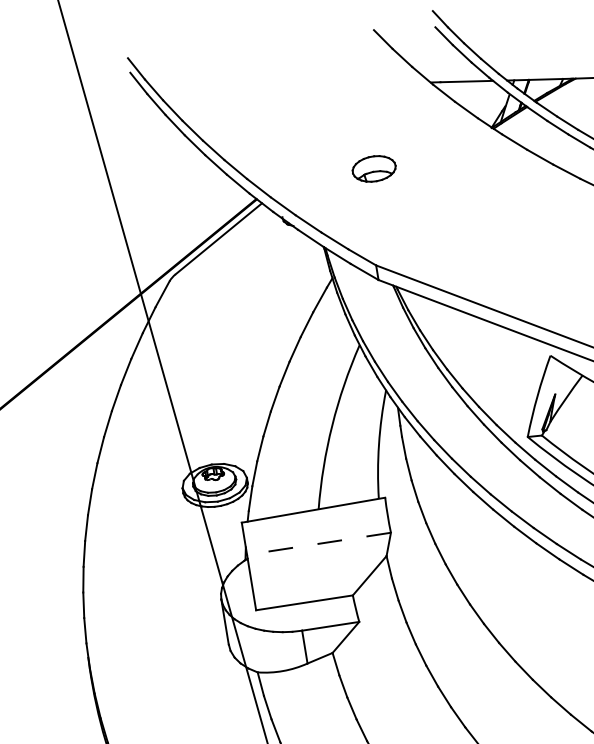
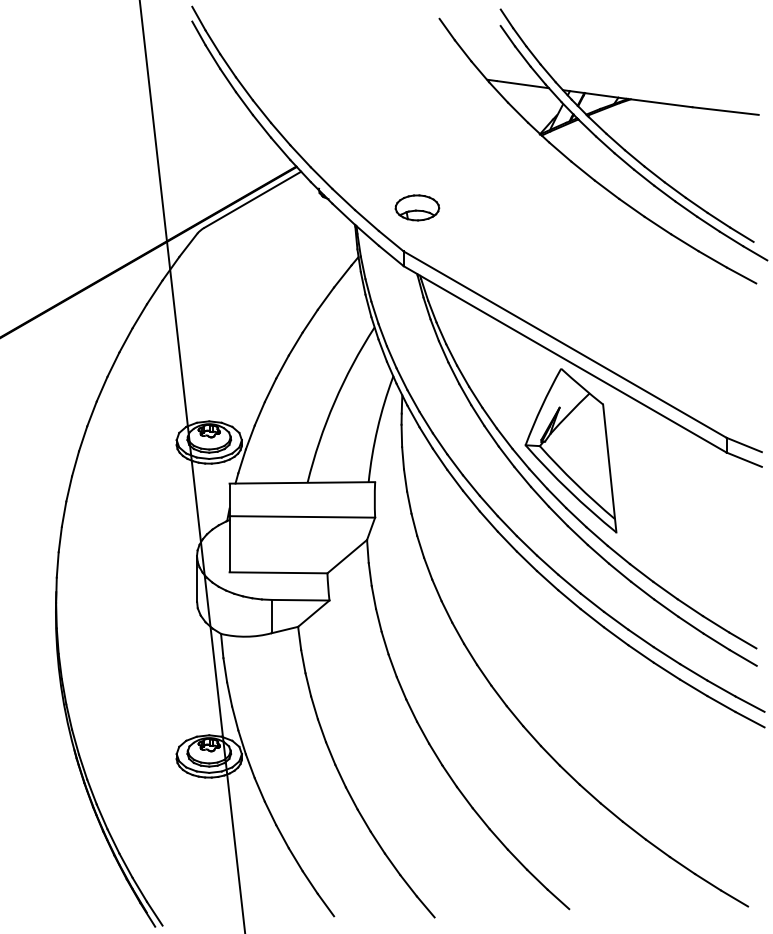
part: (374, 168) -> (417, 207), moved
line: (319, 543) -> (302, 516), dashed -> solid

